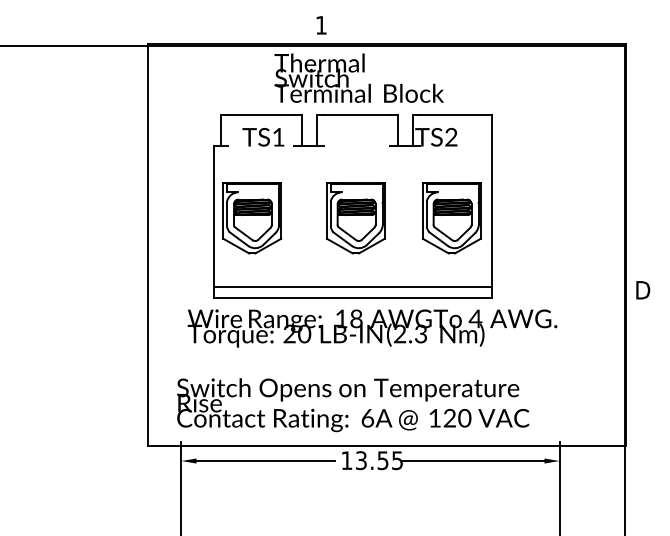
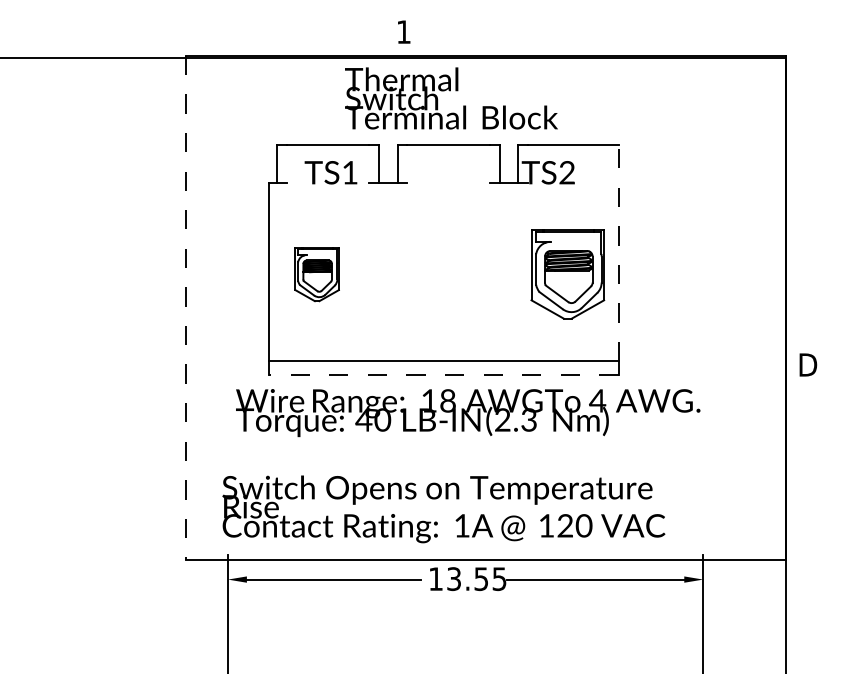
line: (492, 201) -> (618, 253), solid -> dashed
part: (252, 218) -> (317, 274), size x0.6
part: (355, 218) -> (446, 274), removed
line: (147, 244) -> (185, 307), solid -> dashed
line: (353, 298) -> (444, 375), solid -> dashed
text: (289, 333) -> (363, 419), 20 -> 40
text: (367, 418) -> (461, 526), 6A -> 1A

